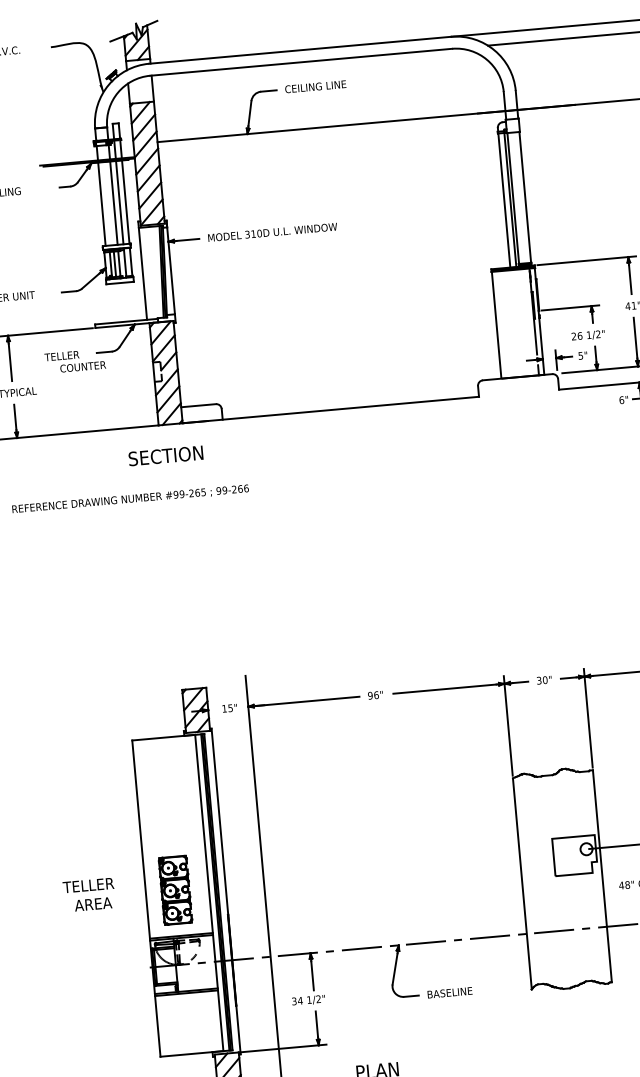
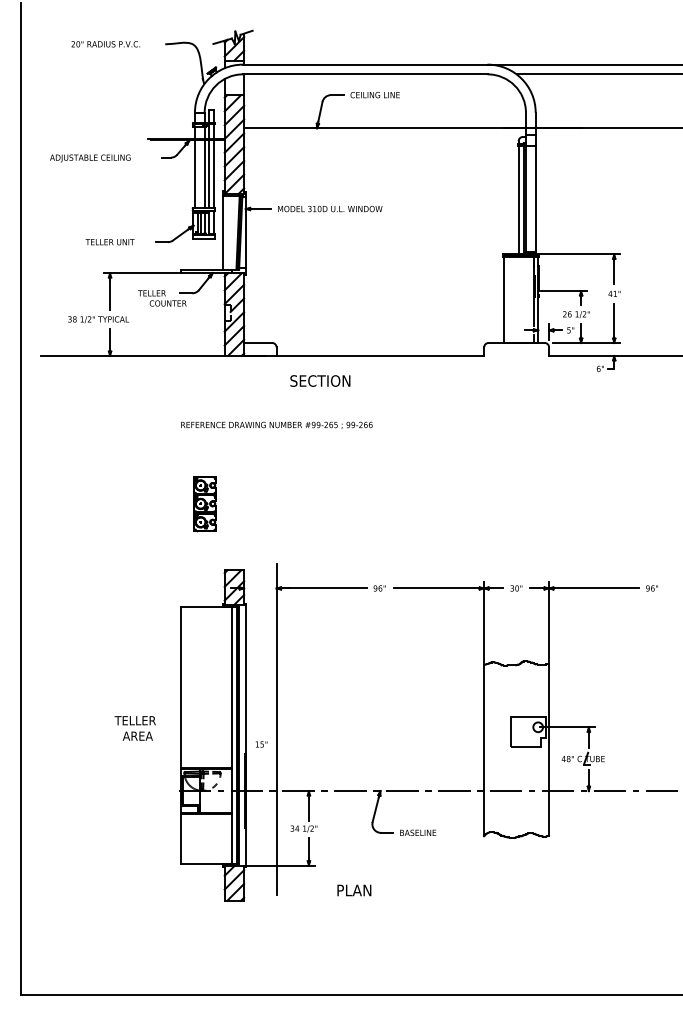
text: (166, 455) -> (320, 380), moved
text: (130, 498) -> (276, 424), moved
text: (229, 708) -> (261, 744), moved
part: (175, 891) -> (204, 504), moved

